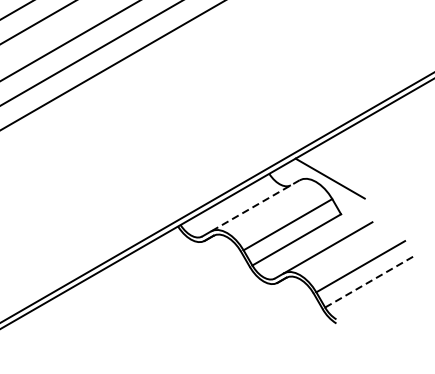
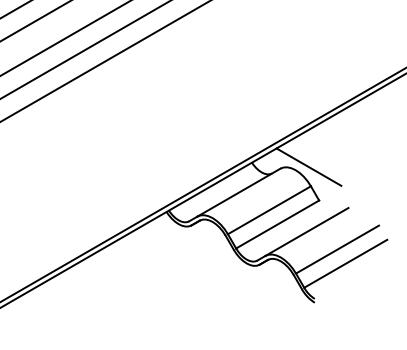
line: (254, 205) -> (238, 192), dashed -> solid
line: (369, 281) -> (345, 263), dashed -> solid

